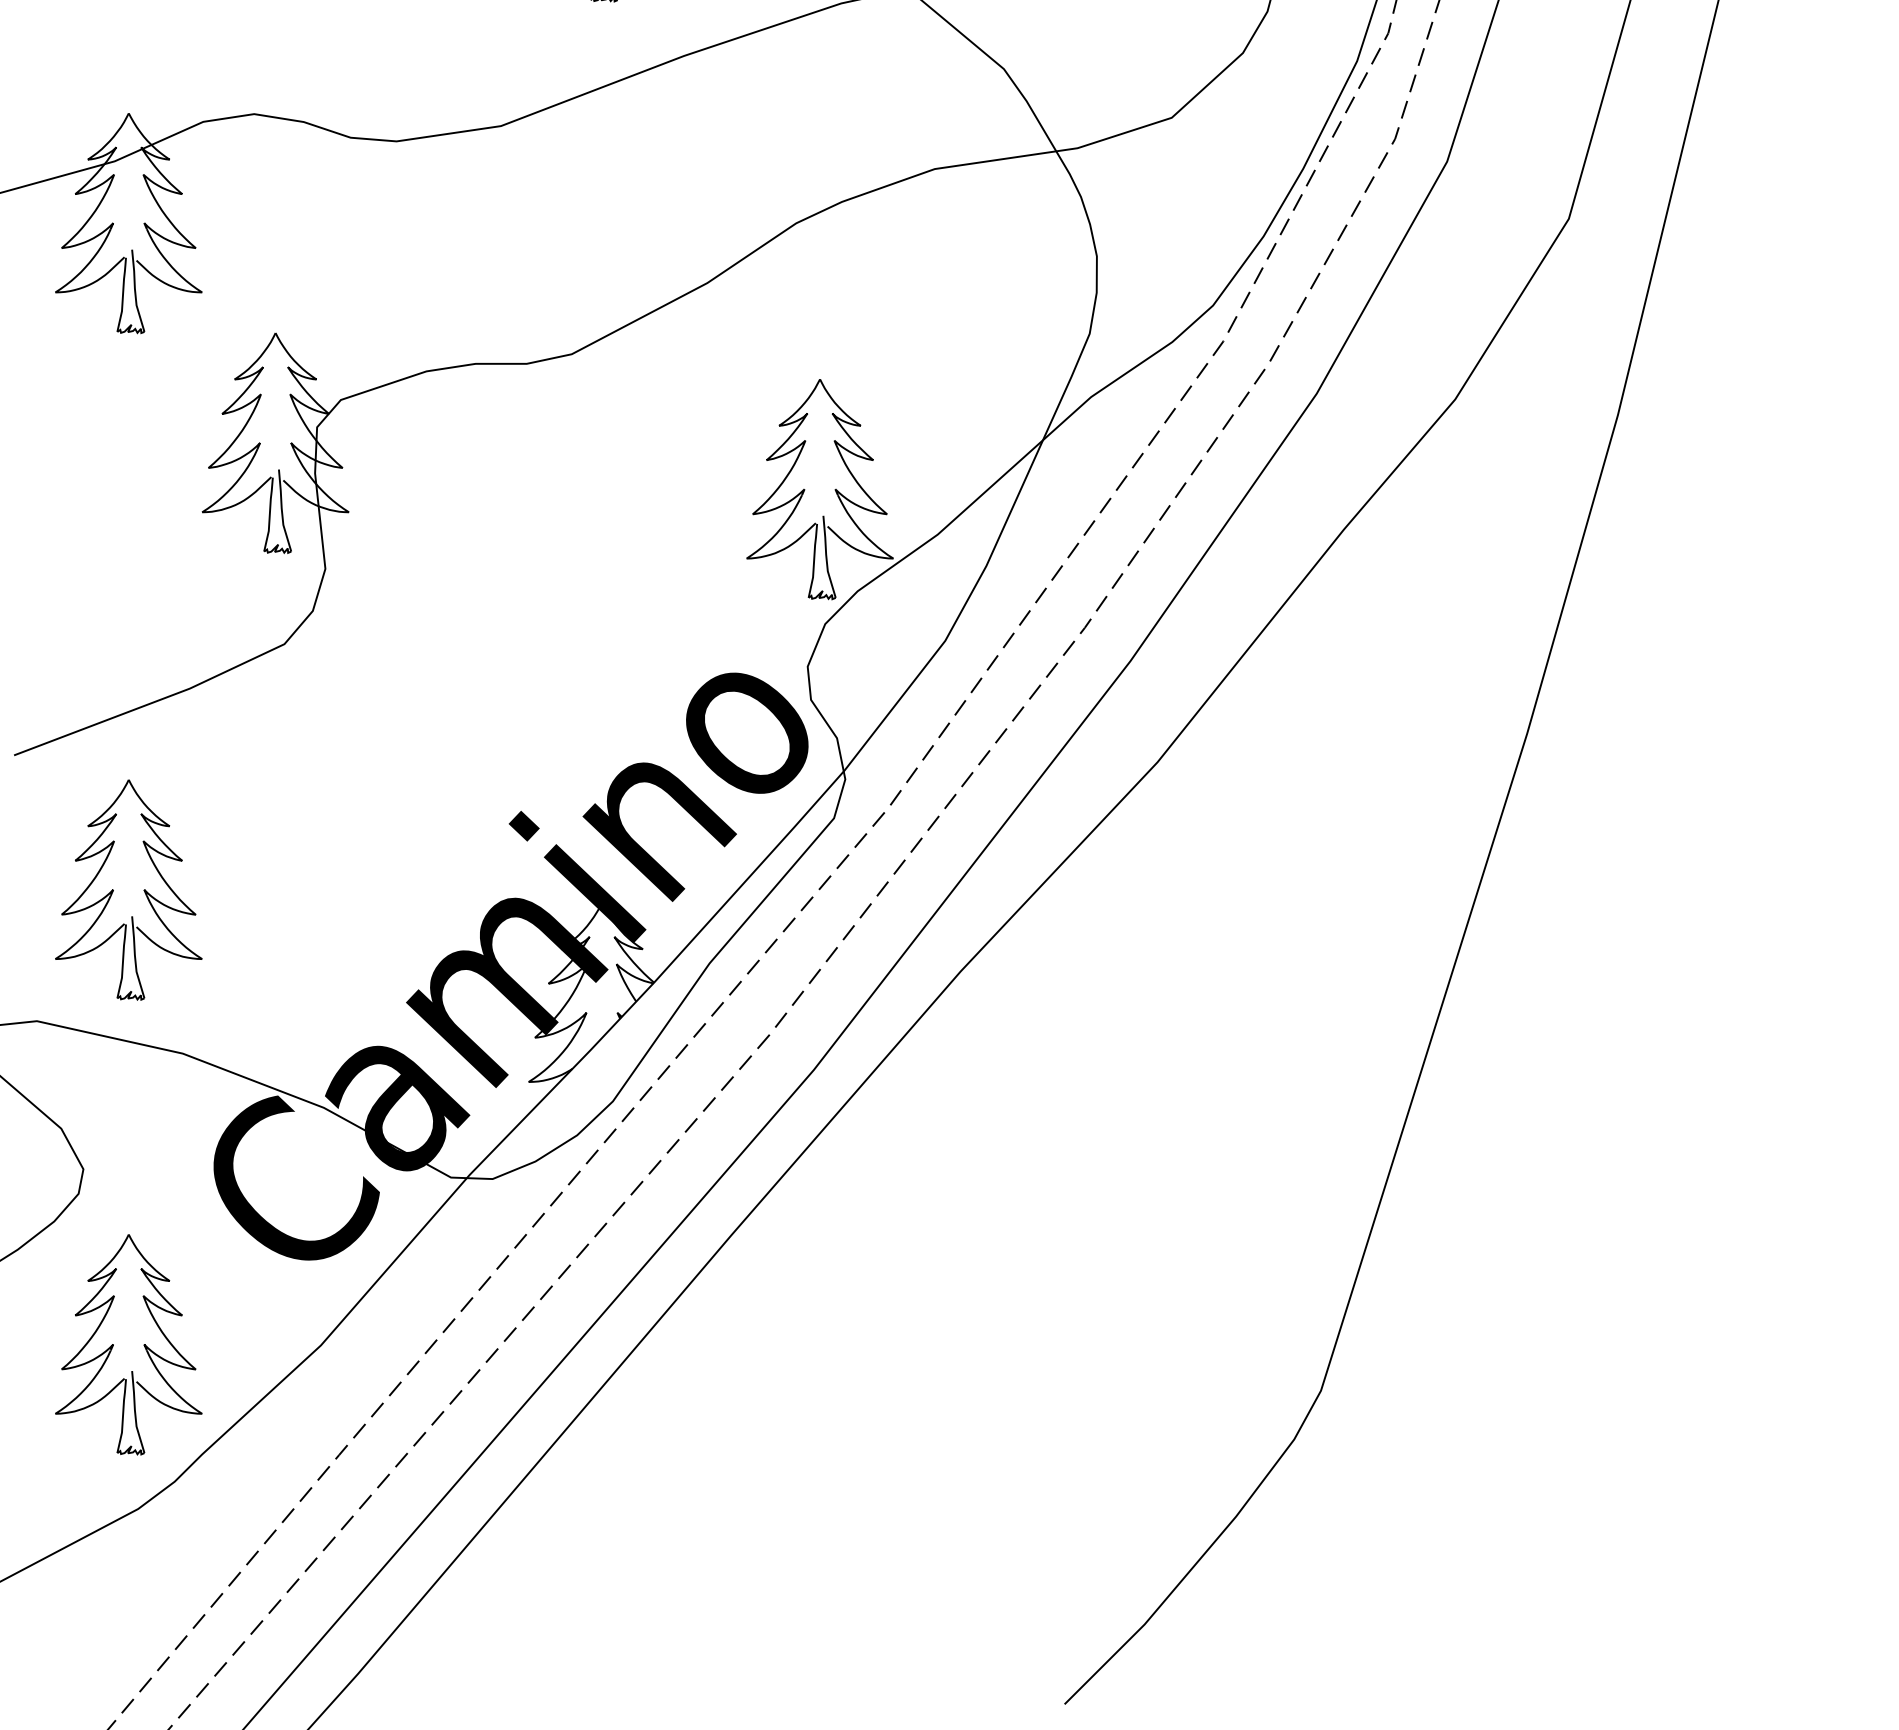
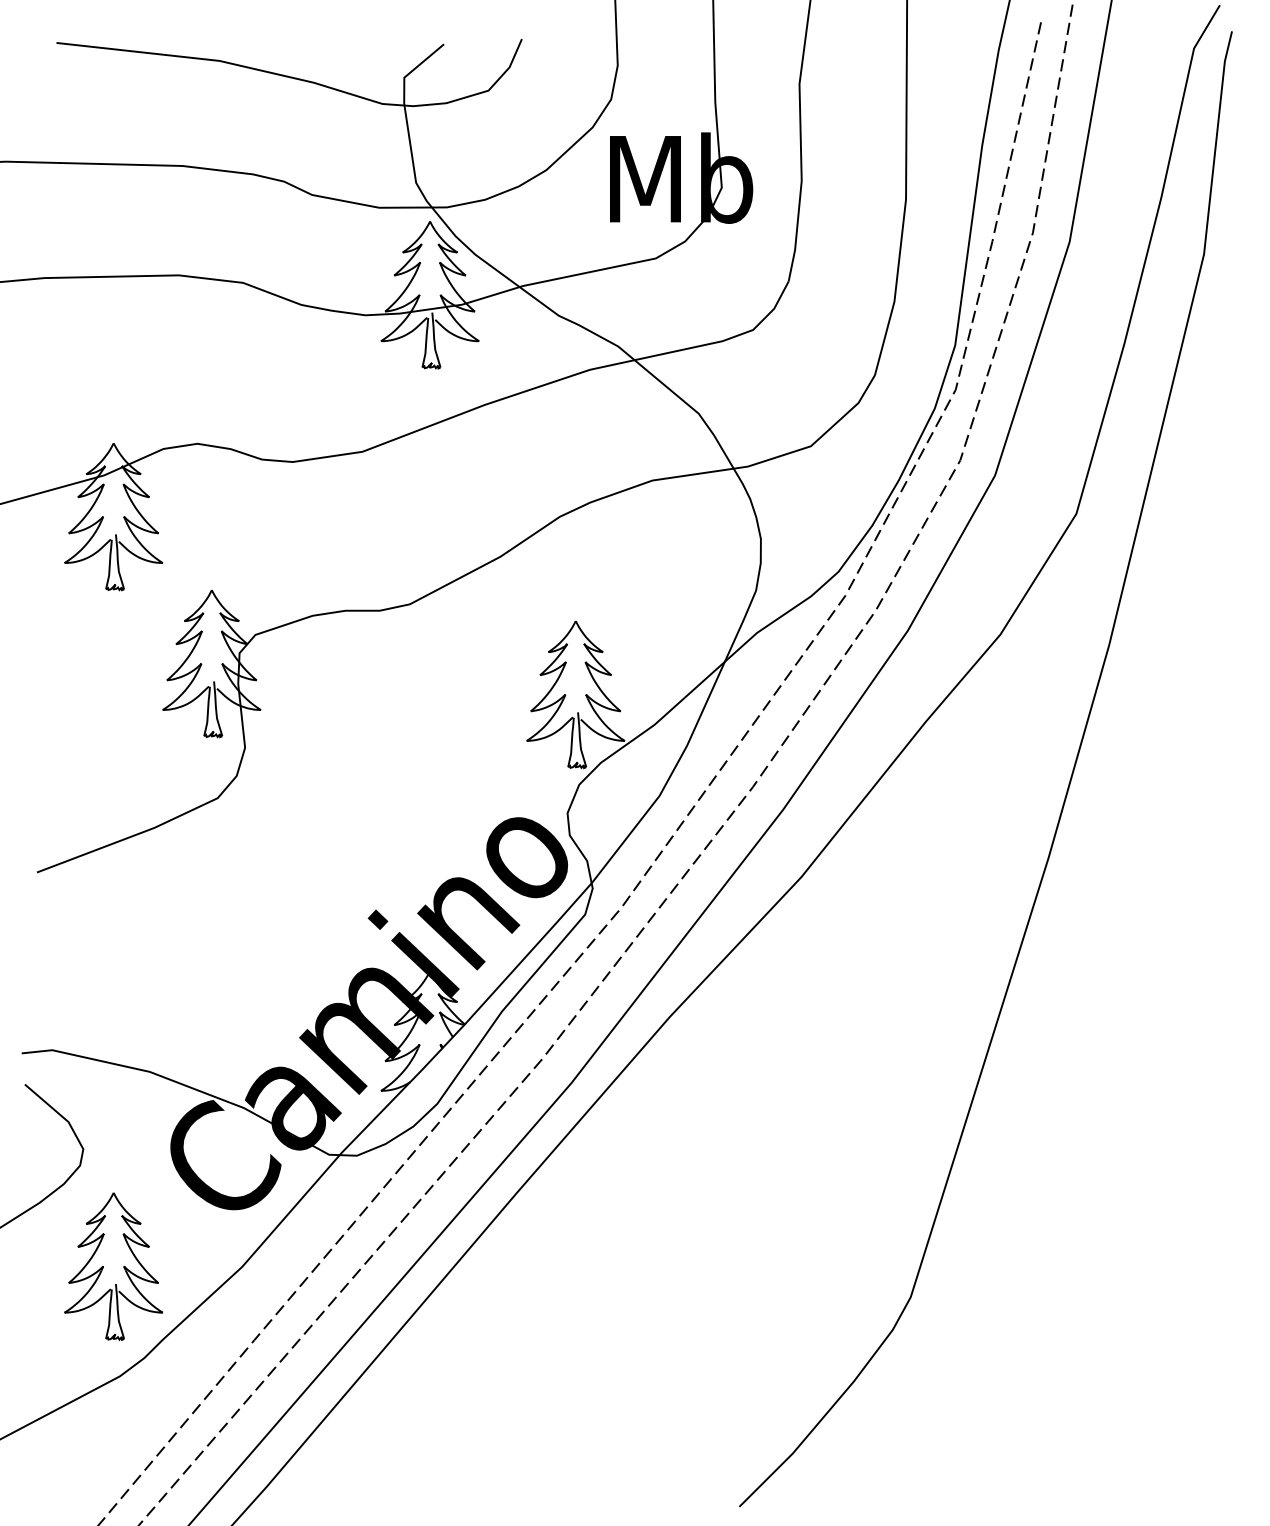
part: (128, 889) -> (113, 962), removed

